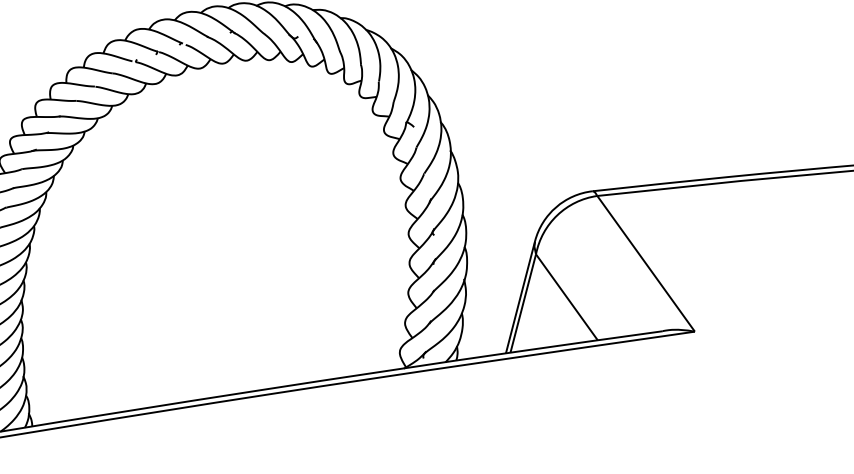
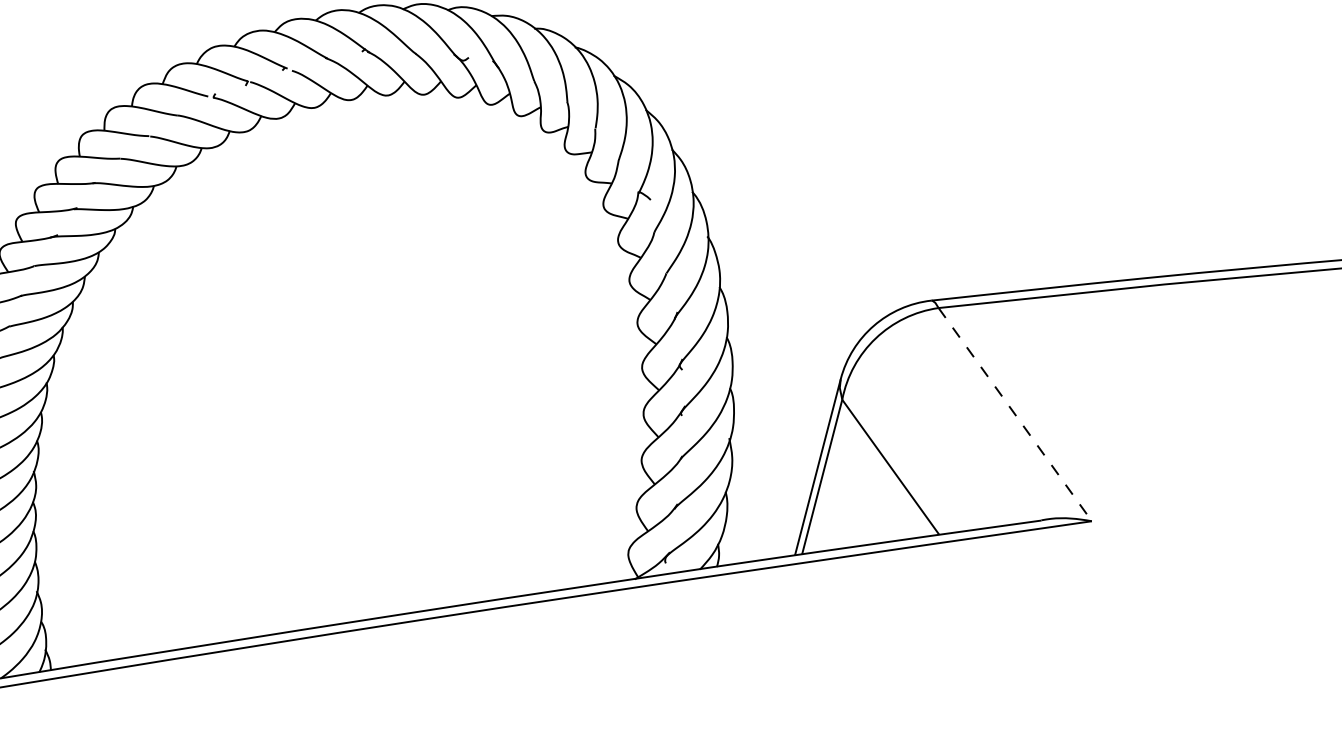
line: (646, 263) -> (1015, 414), solid -> dashed

